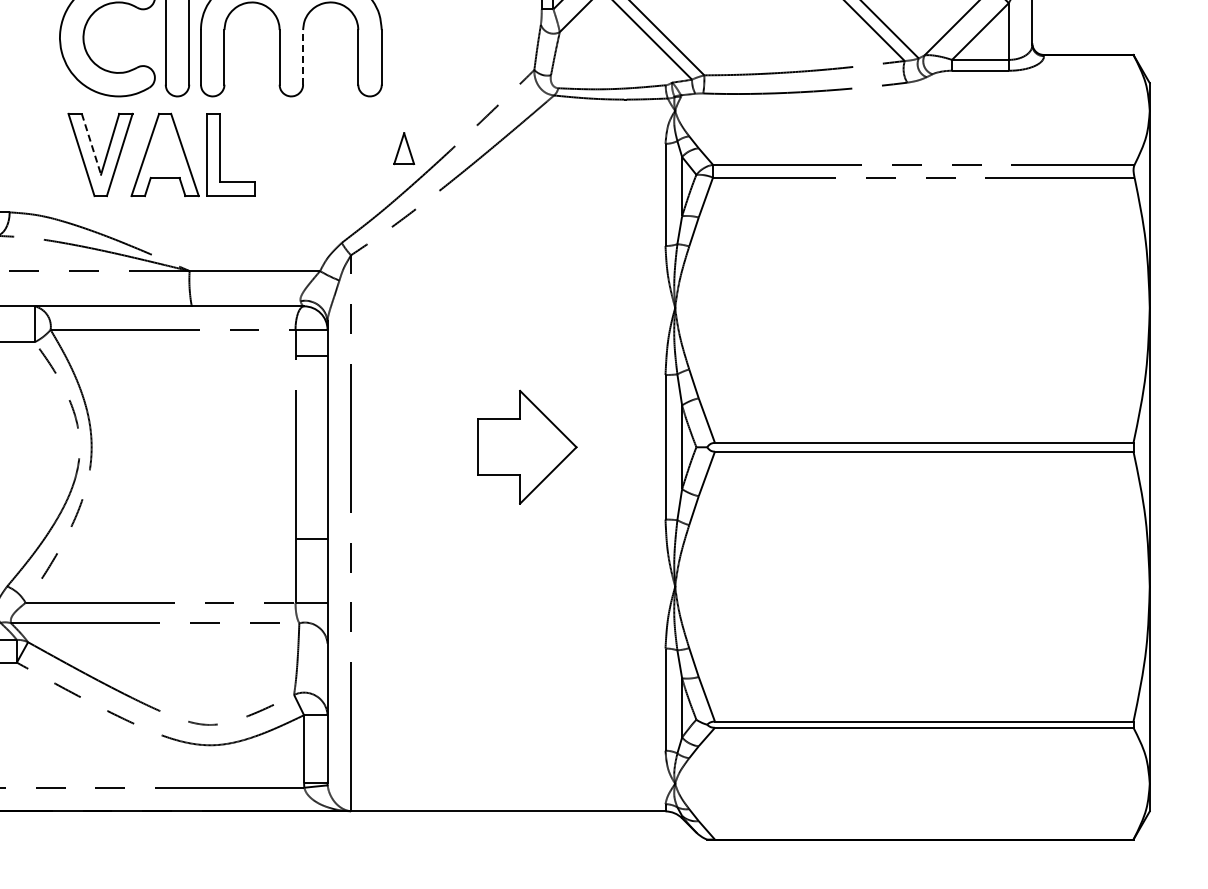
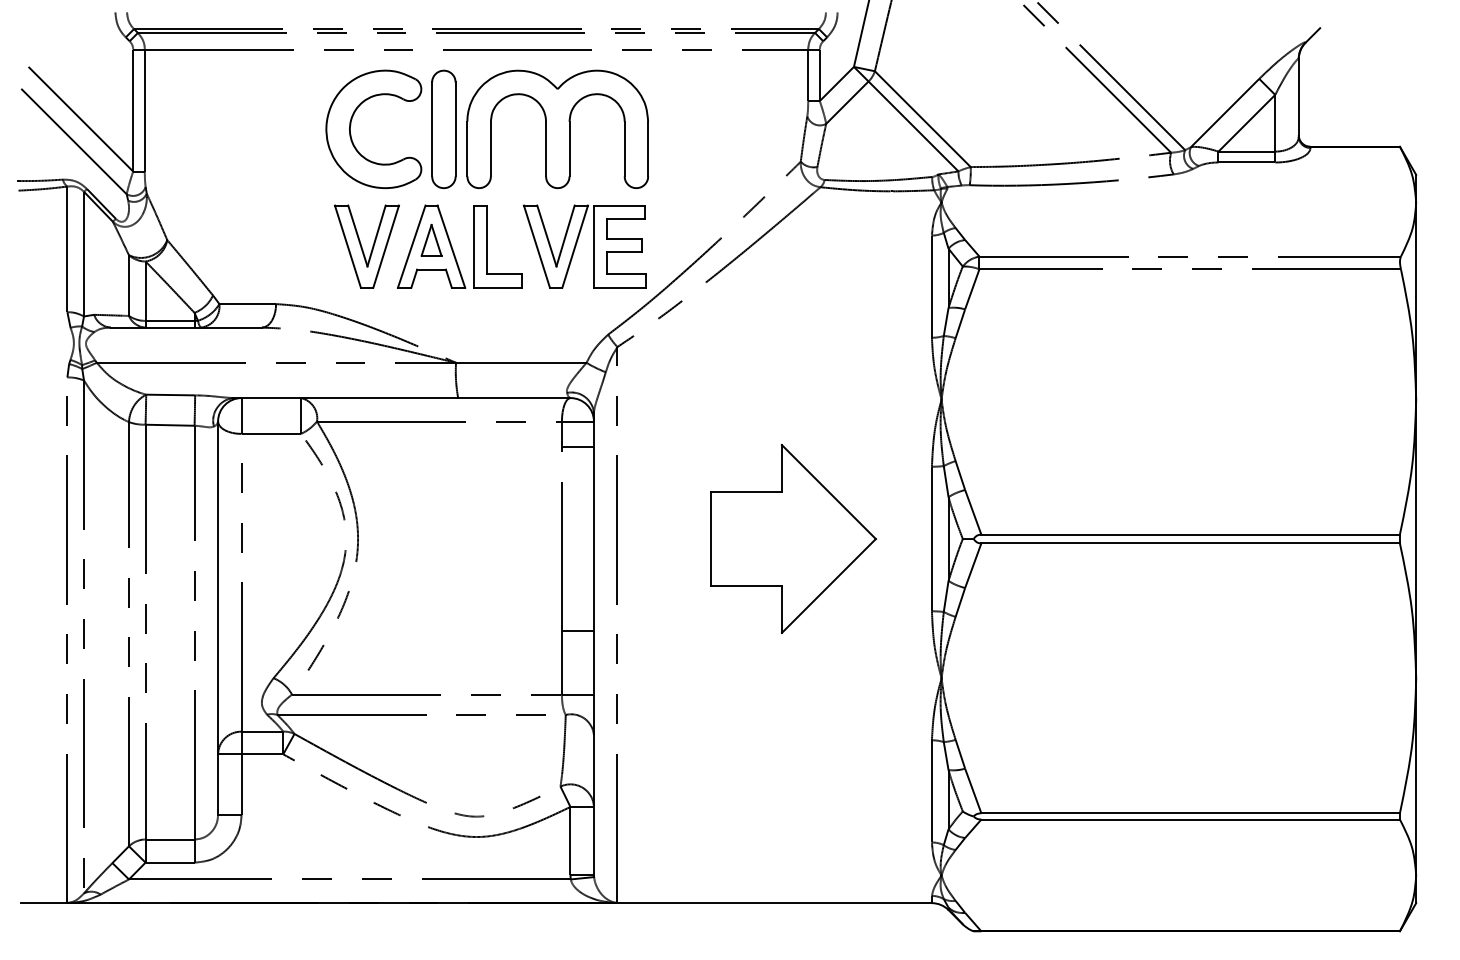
line: (303, 56) -> (569, 148), dashed -> solid
line: (91, 144) -> (357, 236), dashed -> solid
part: (404, 147) -> (431, 239), moved
part: (311, 151) -> (577, 243), added
part: (527, 446) -> (793, 538), size x1.67

